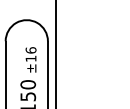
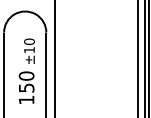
text: (31, 50) -> (29, 41), ±16 -> ±10

